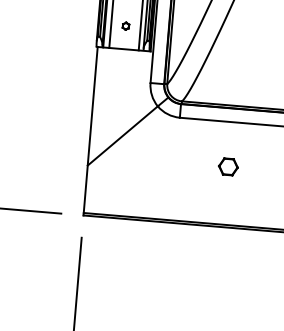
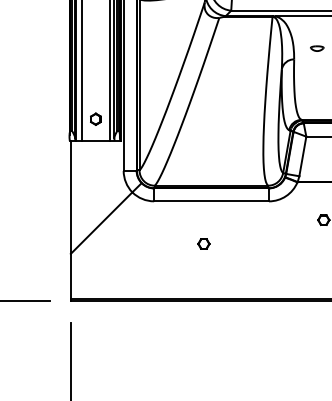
part: (125, 25) -> (95, 118), size x1.67
part: (228, 166) -> (203, 243), size x0.62

